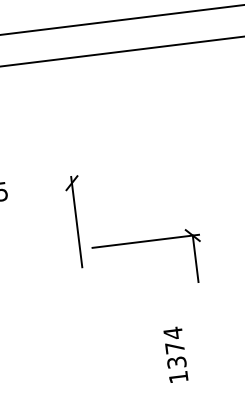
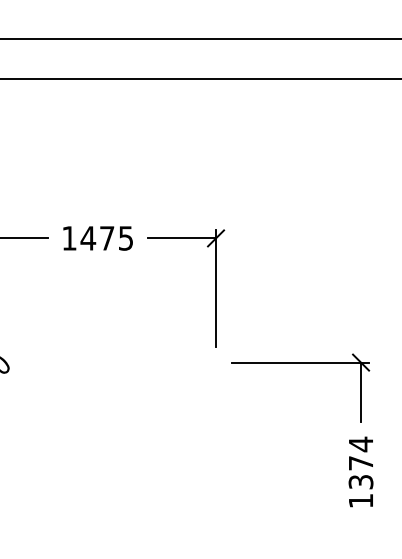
line: (45, 186) -> (182, 238), added
part: (145, 242) -> (300, 363), moved
text: (175, 354) -> (360, 471), moved

